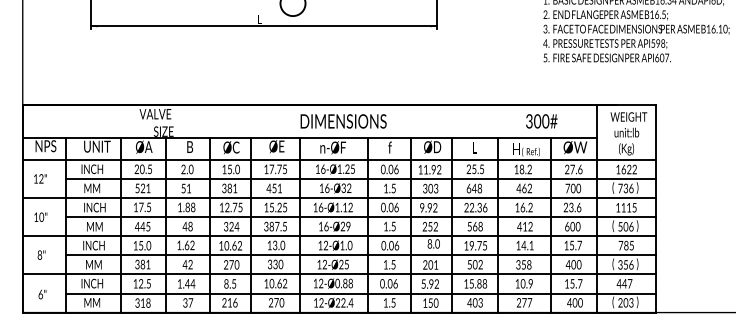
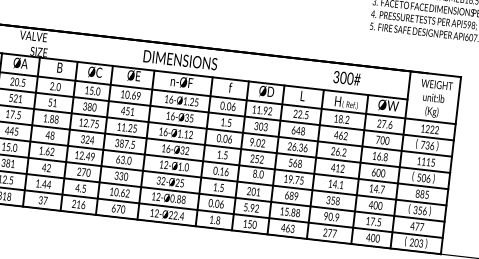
text: (343, 121) -> (180, 60), moved
text: (541, 121) -> (346, 78), moved
text: (278, 169) -> (133, 95), 17.75 -> 10.69
text: (474, 169) -> (300, 114), 25.5 -> 22.5
text: (623, 169) -> (427, 129), 1622 -> 1222
text: (349, 187) -> (191, 117), 16-Ø32 -> 16-Ø35
text: (234, 188) -> (93, 107), 381 -> 380
text: (271, 207) -> (123, 127), 15.25 -> 11.25
text: (471, 207) -> (294, 146), 22.36 -> 26.36
text: (517, 207) -> (333, 151), 16.2 -> 26.2
text: (572, 207) -> (380, 156), 23.6 -> 16.8
text: (429, 208) -> (258, 143), 9.92 -> 9.02
text: (345, 227) -> (184, 151), 16-Ø29 -> 16-Ø32
text: (233, 245) -> (87, 155), 10.62 -> 12.49
text: (269, 245) -> (118, 159), 13.0 -> 63.0
text: (391, 245) -> (222, 171), 0.06 -> 0.16
text: (571, 245) -> (375, 188), 15.7 -> 14.7
text: (620, 245) -> (417, 193), 785 -> 885
text: (319, 264) -> (158, 180), 12-Ø25 -> 32-Ø25
text: (474, 264) -> (291, 195), 502 -> 689
text: (226, 283) -> (77, 187), 8.5 -> 4.5
text: (517, 283) -> (325, 215), 10.9 -> 90.9
text: (576, 283) -> (376, 221), 15.7 -> 17.5
text: (624, 283) -> (417, 226), 447 -> 477
text: (474, 301) -> (287, 227), 403 -> 463
text: (270, 302) -> (113, 208), 270 -> 670
text: (393, 302) -> (218, 220), 1.5 -> 1.8

